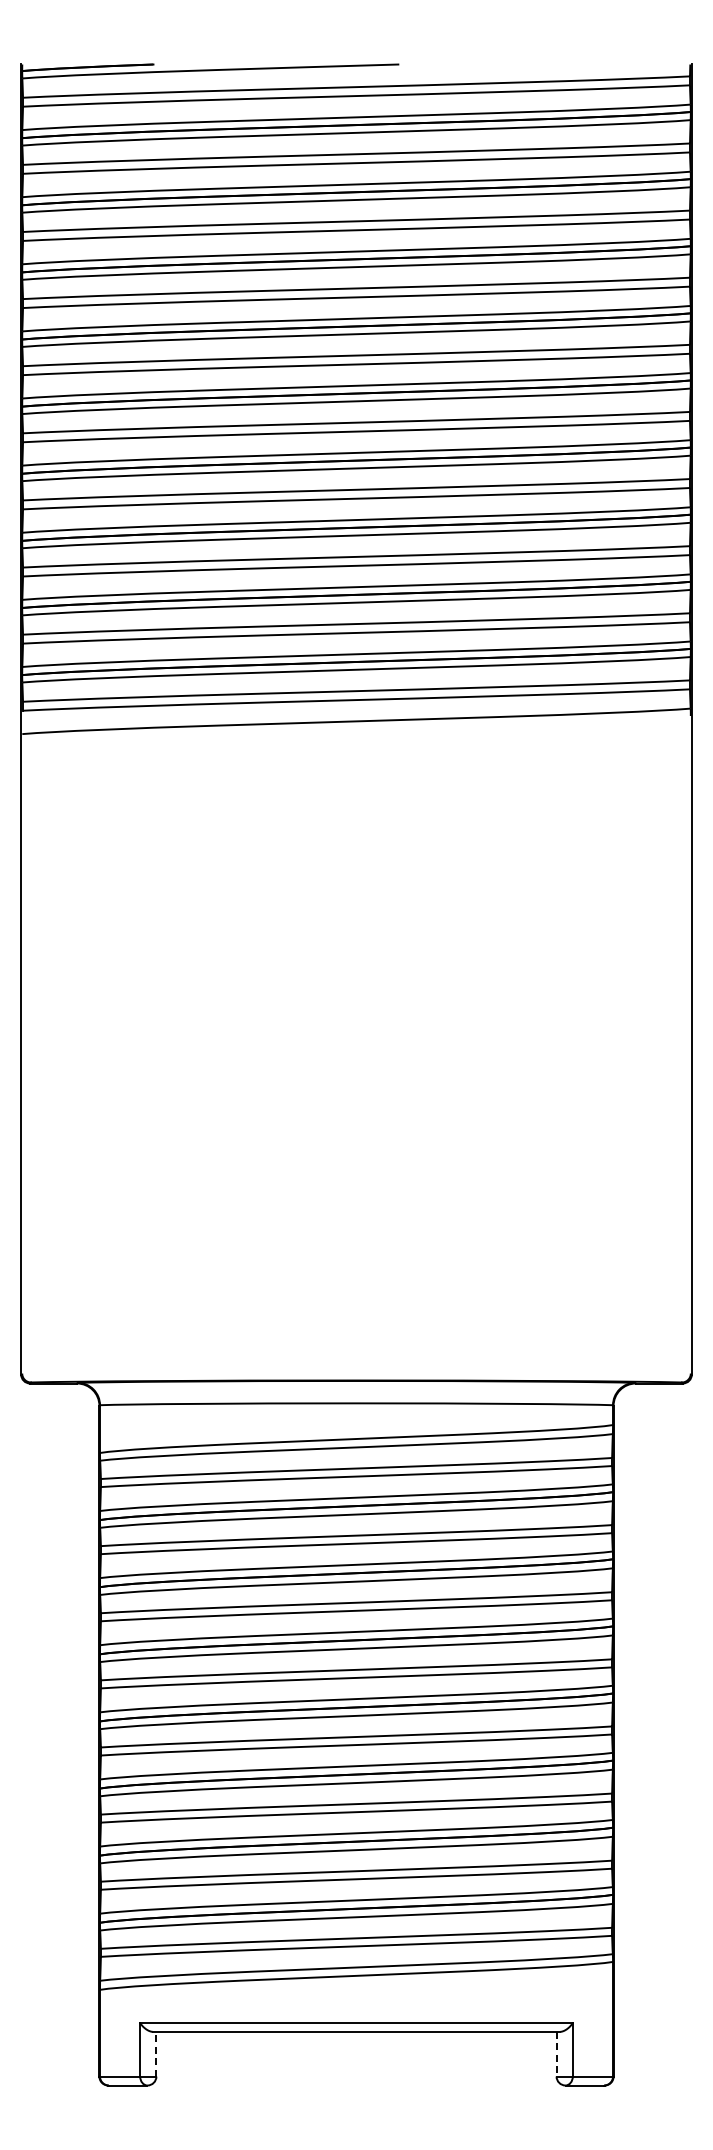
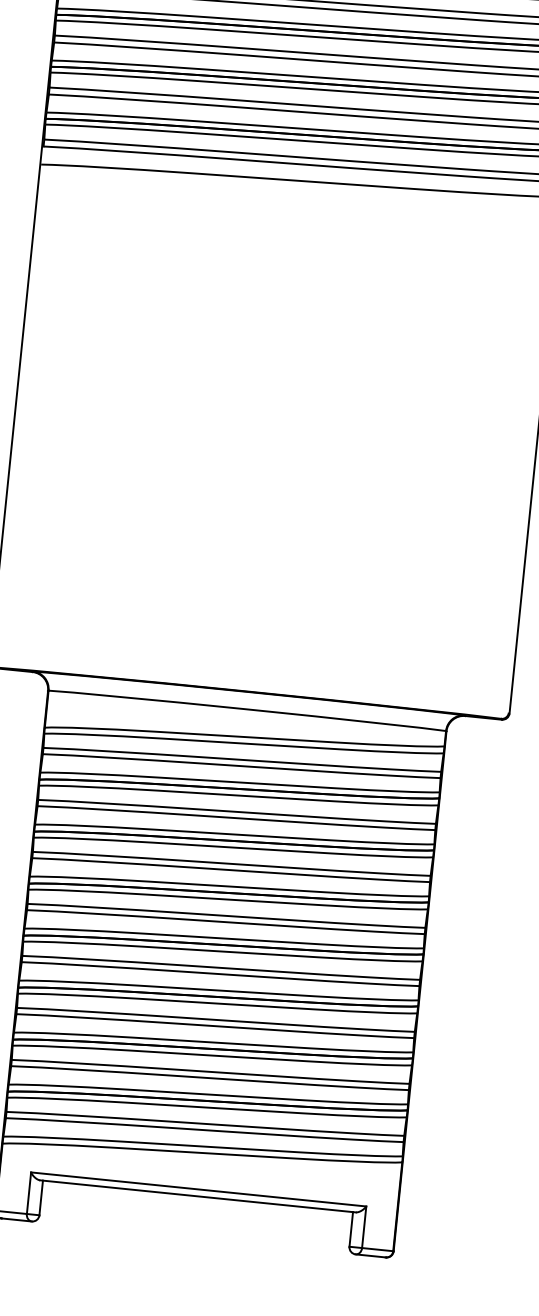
line: (156, 2053) -> (41, 1197), dashed -> solid
line: (556, 2054) -> (351, 1229), dashed -> solid

